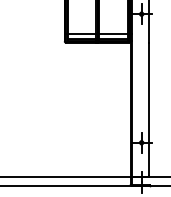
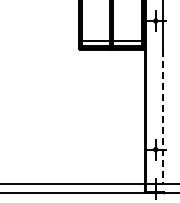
line: (149, 109) -> (163, 116), solid -> dashed

